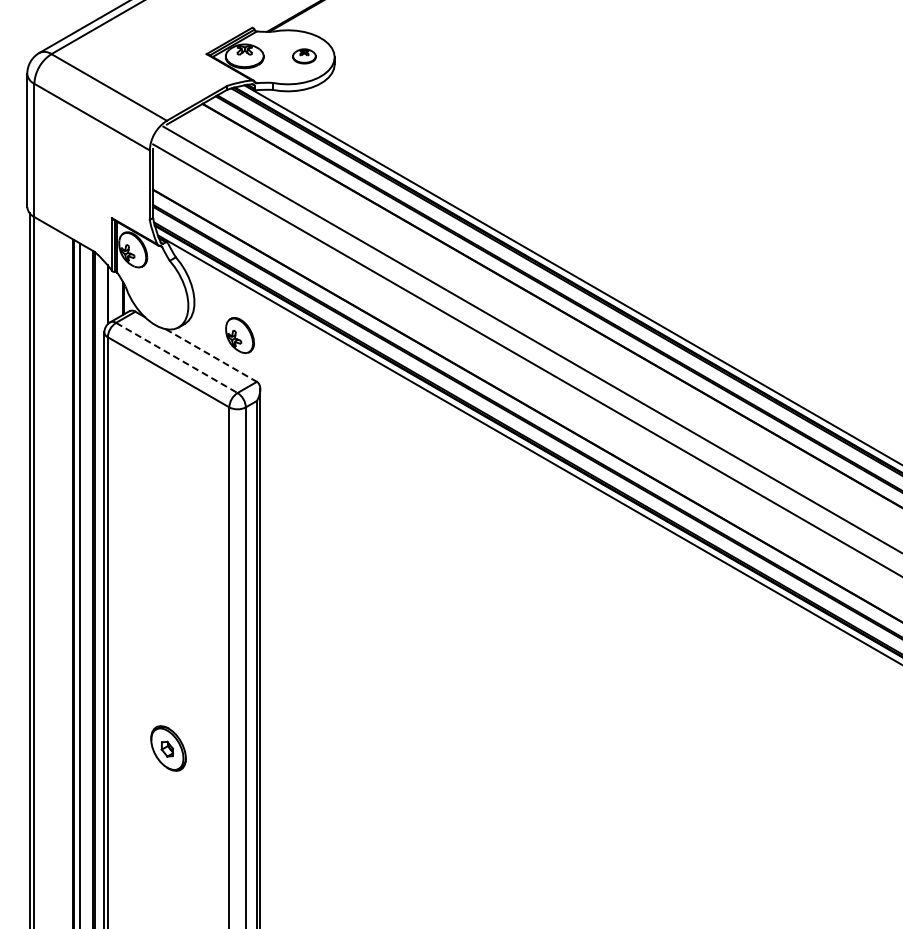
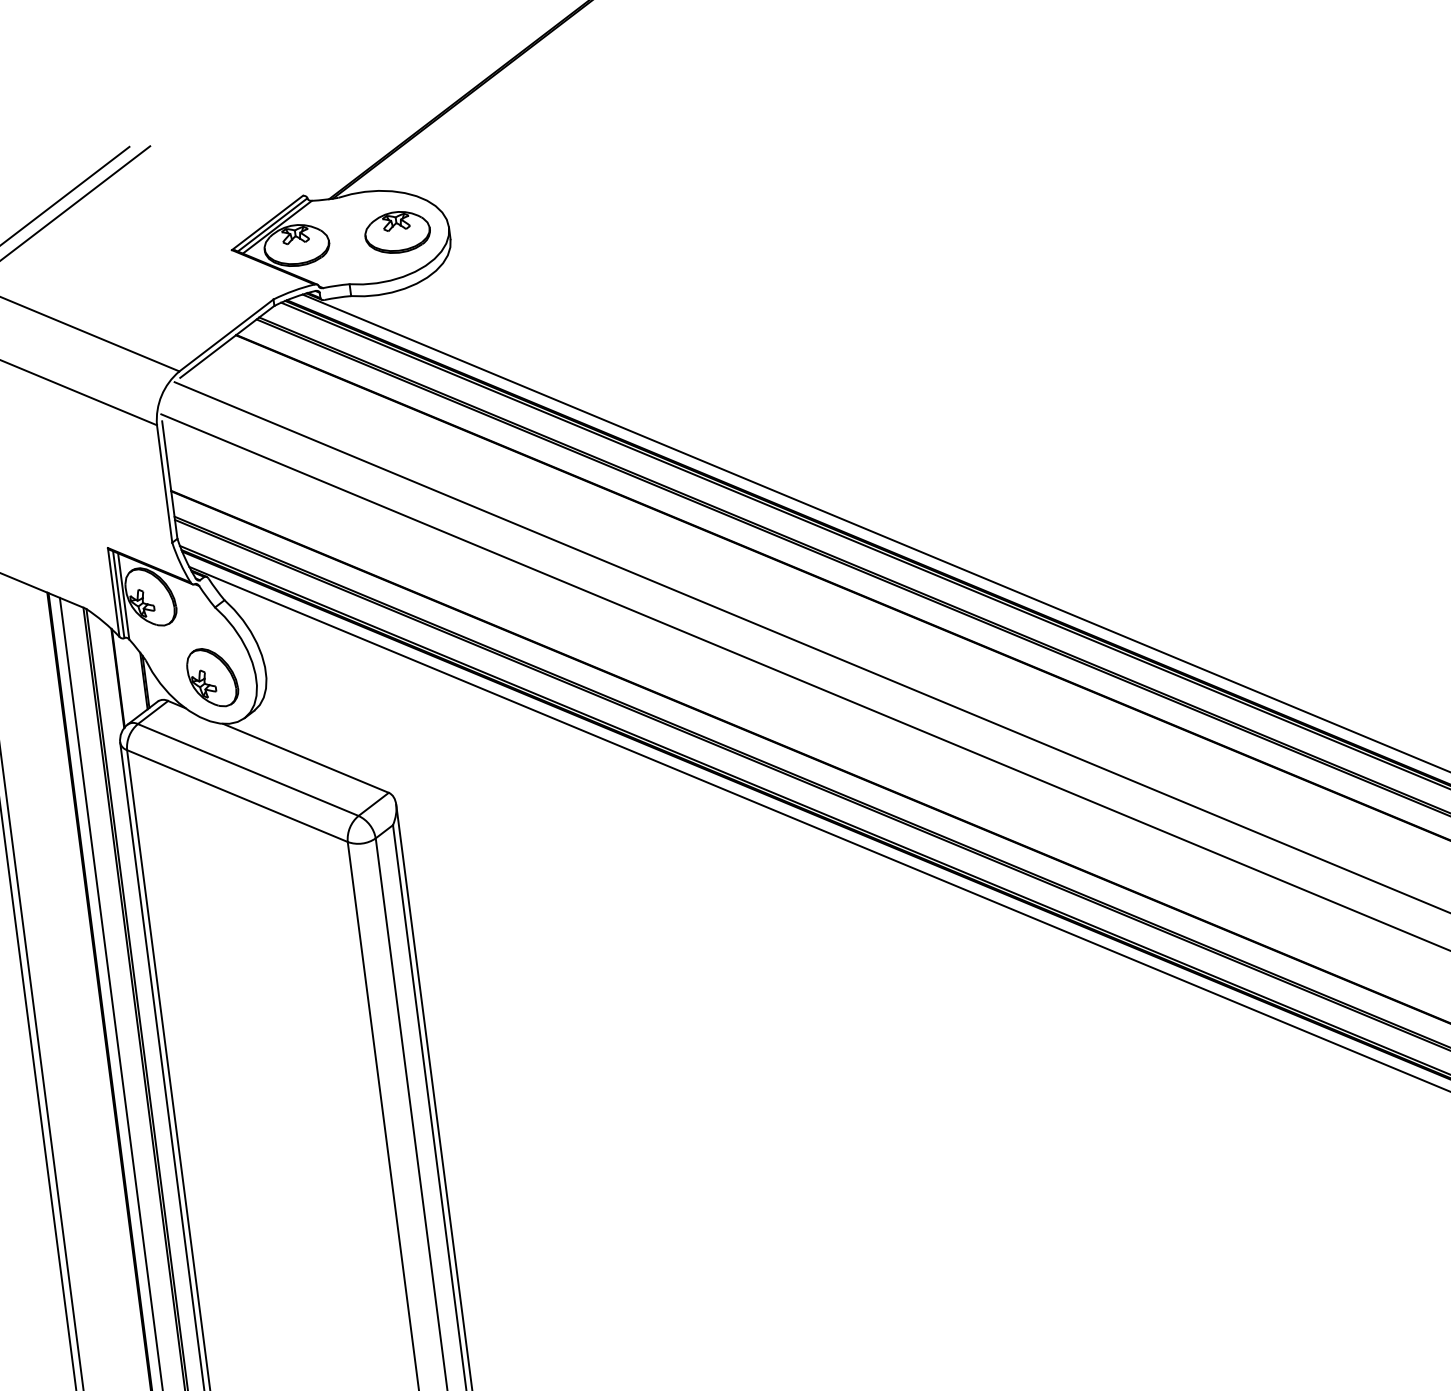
part: (304, 56) -> (397, 232), size x1.67
part: (239, 335) -> (211, 677), moved
line: (211, 355) -> (306, 758), dashed -> solid
line: (177, 358) -> (249, 770), dashed -> solid

